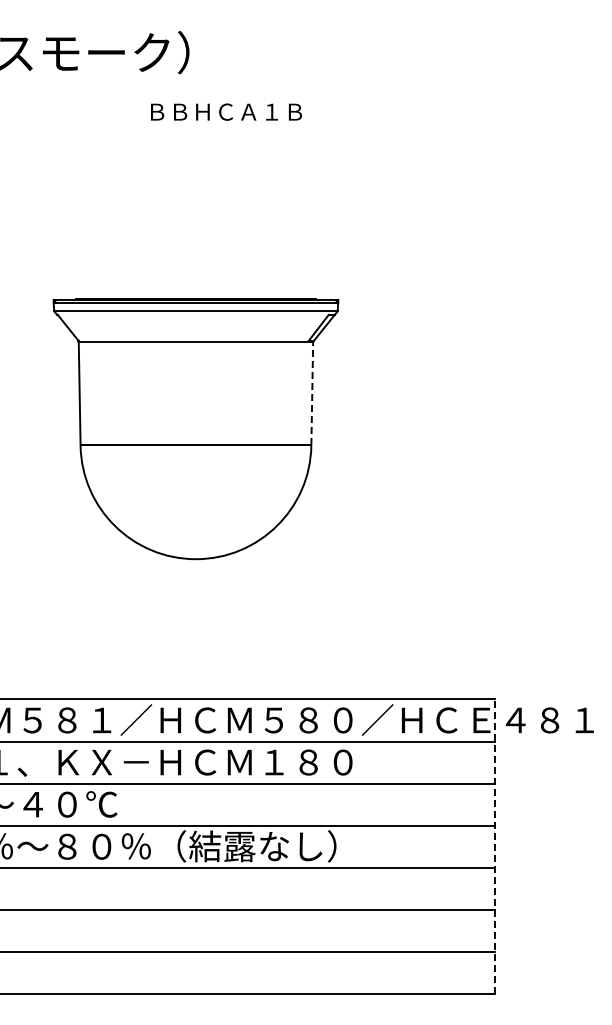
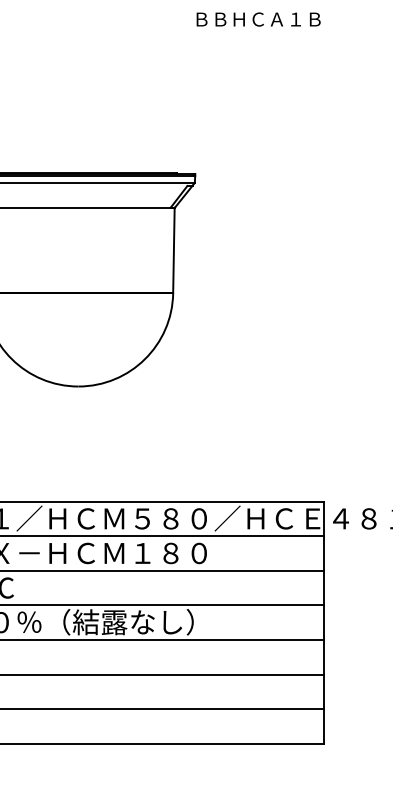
text: (226, 111) -> (258, 19), moved
line: (312, 393) -> (174, 250), dashed -> solid
line: (495, 846) -> (324, 622), dashed -> solid

